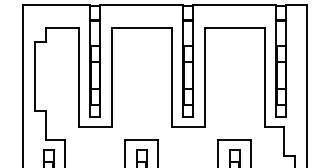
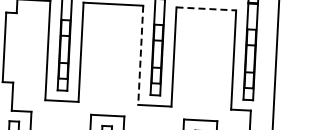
line: (234, 28) -> (206, 9), solid -> dashed
line: (171, 77) -> (140, 55), solid -> dashed

